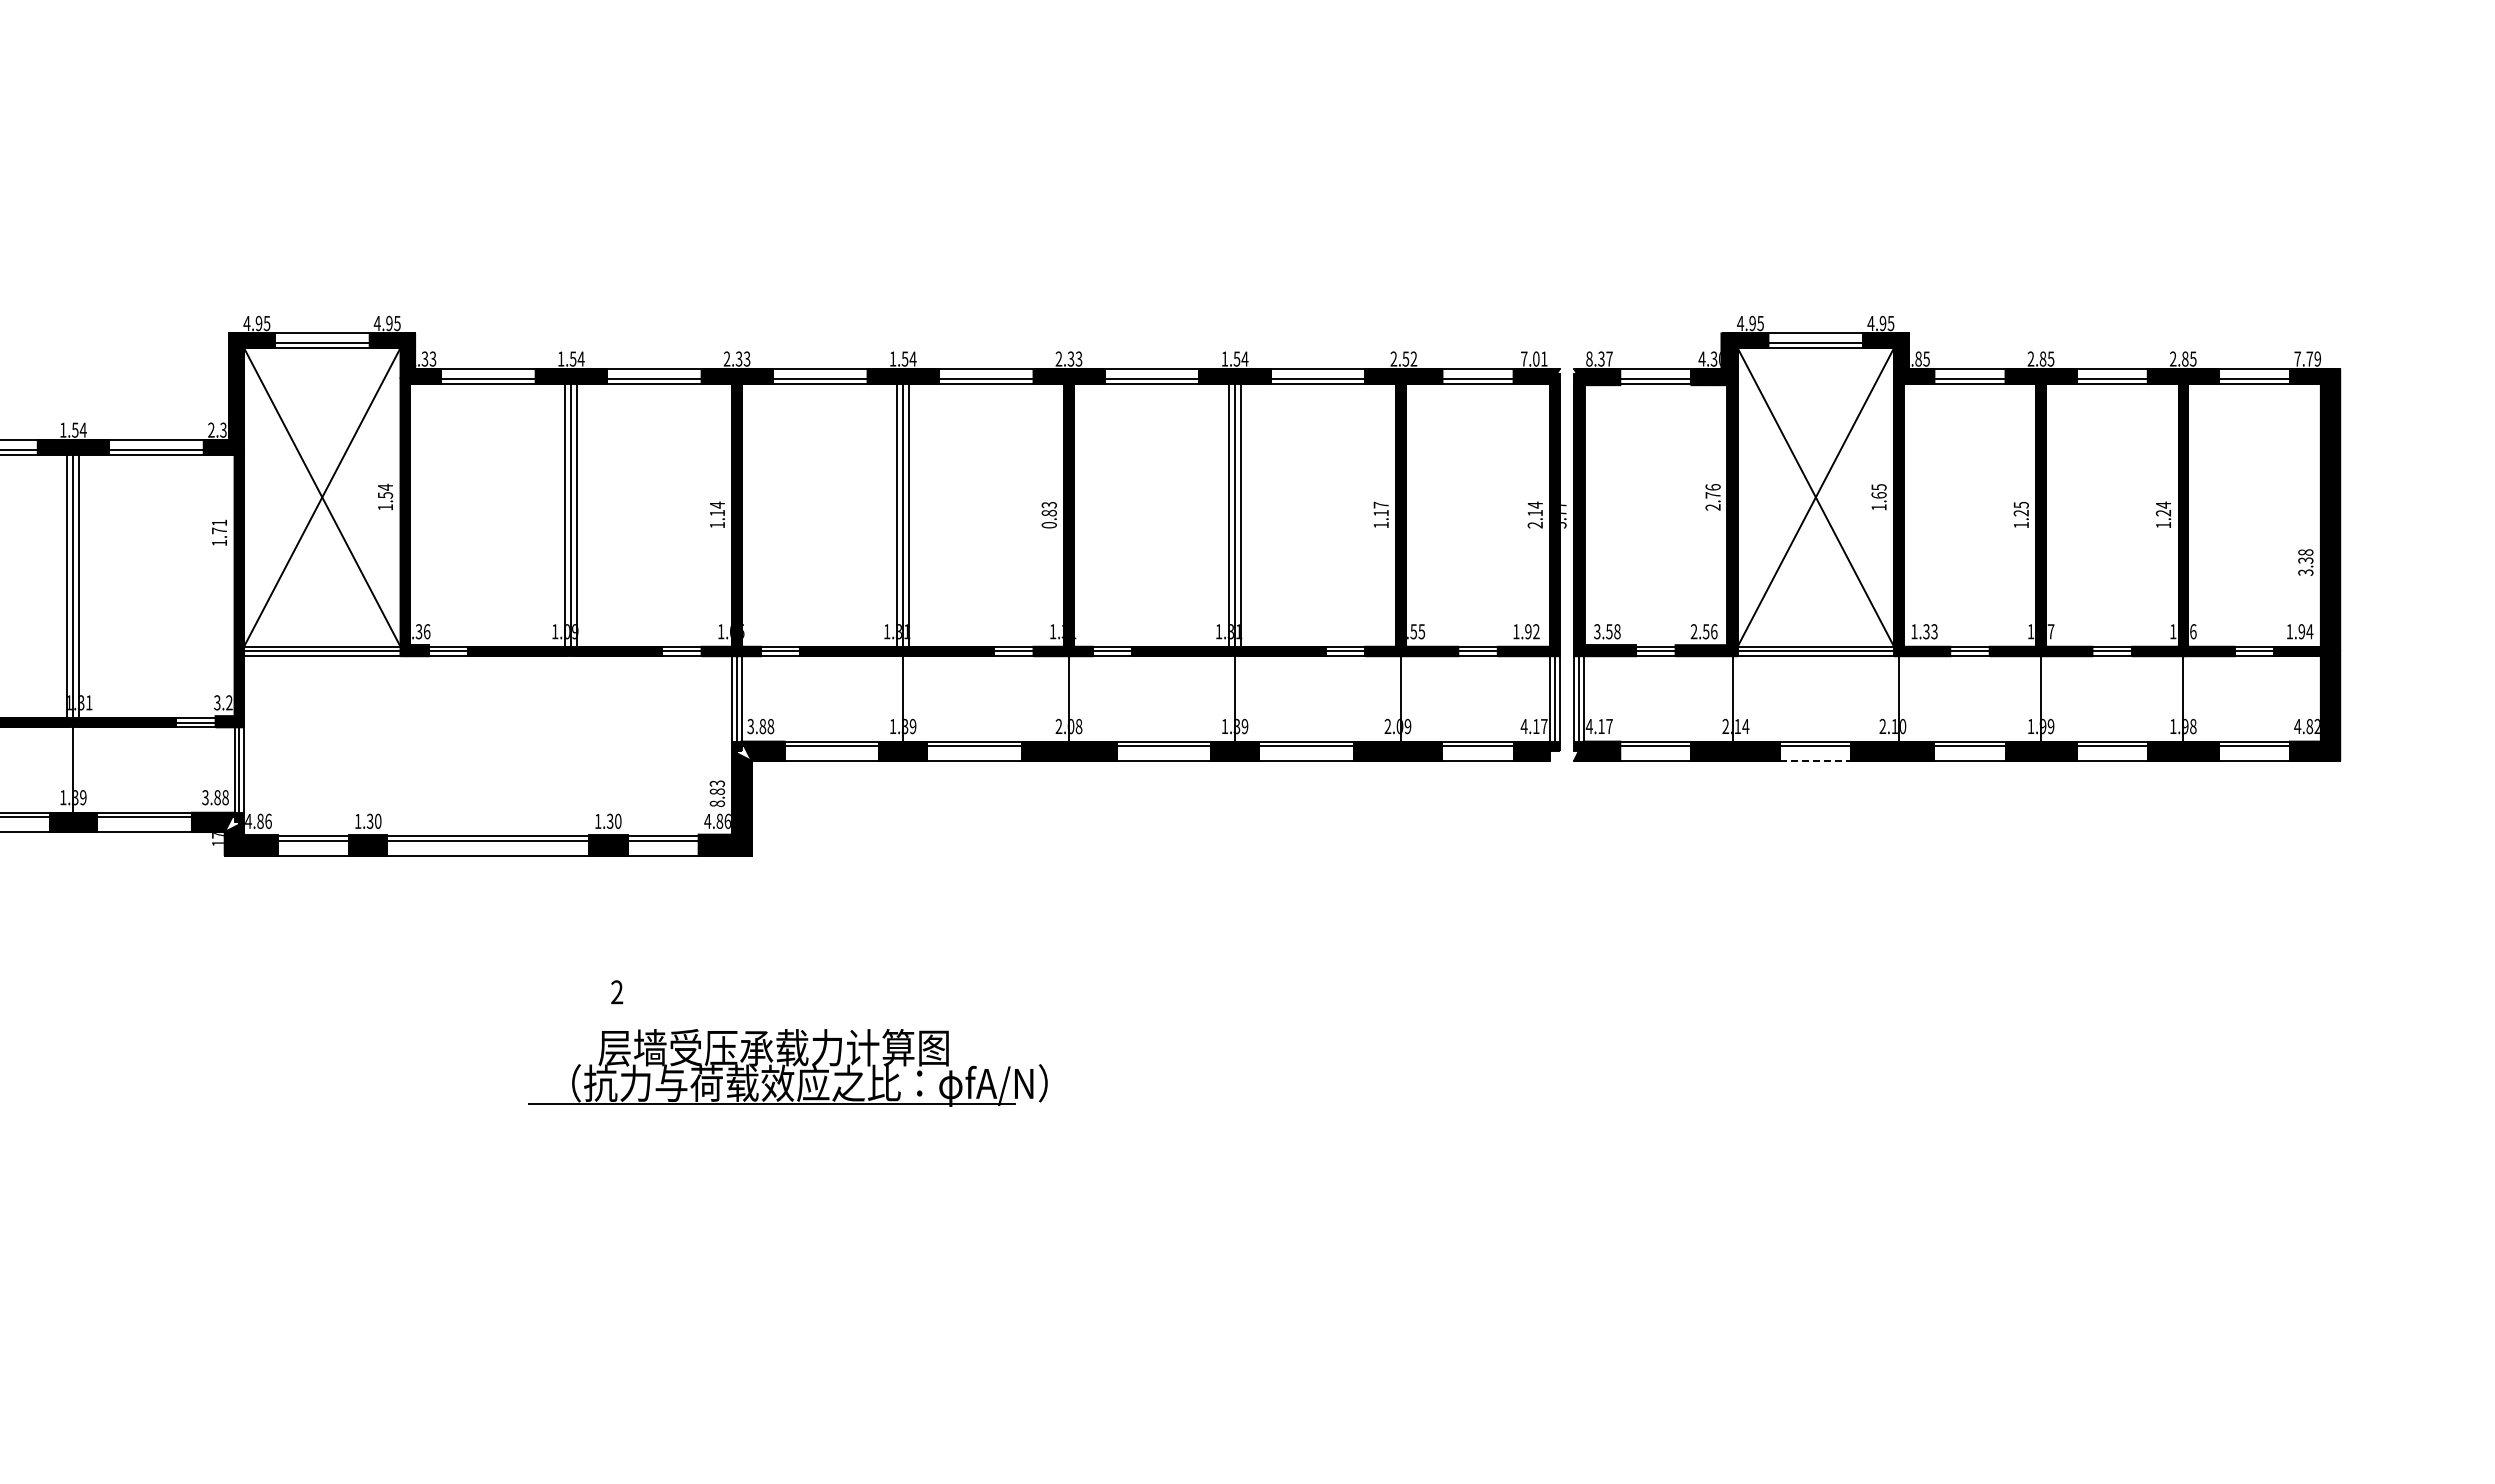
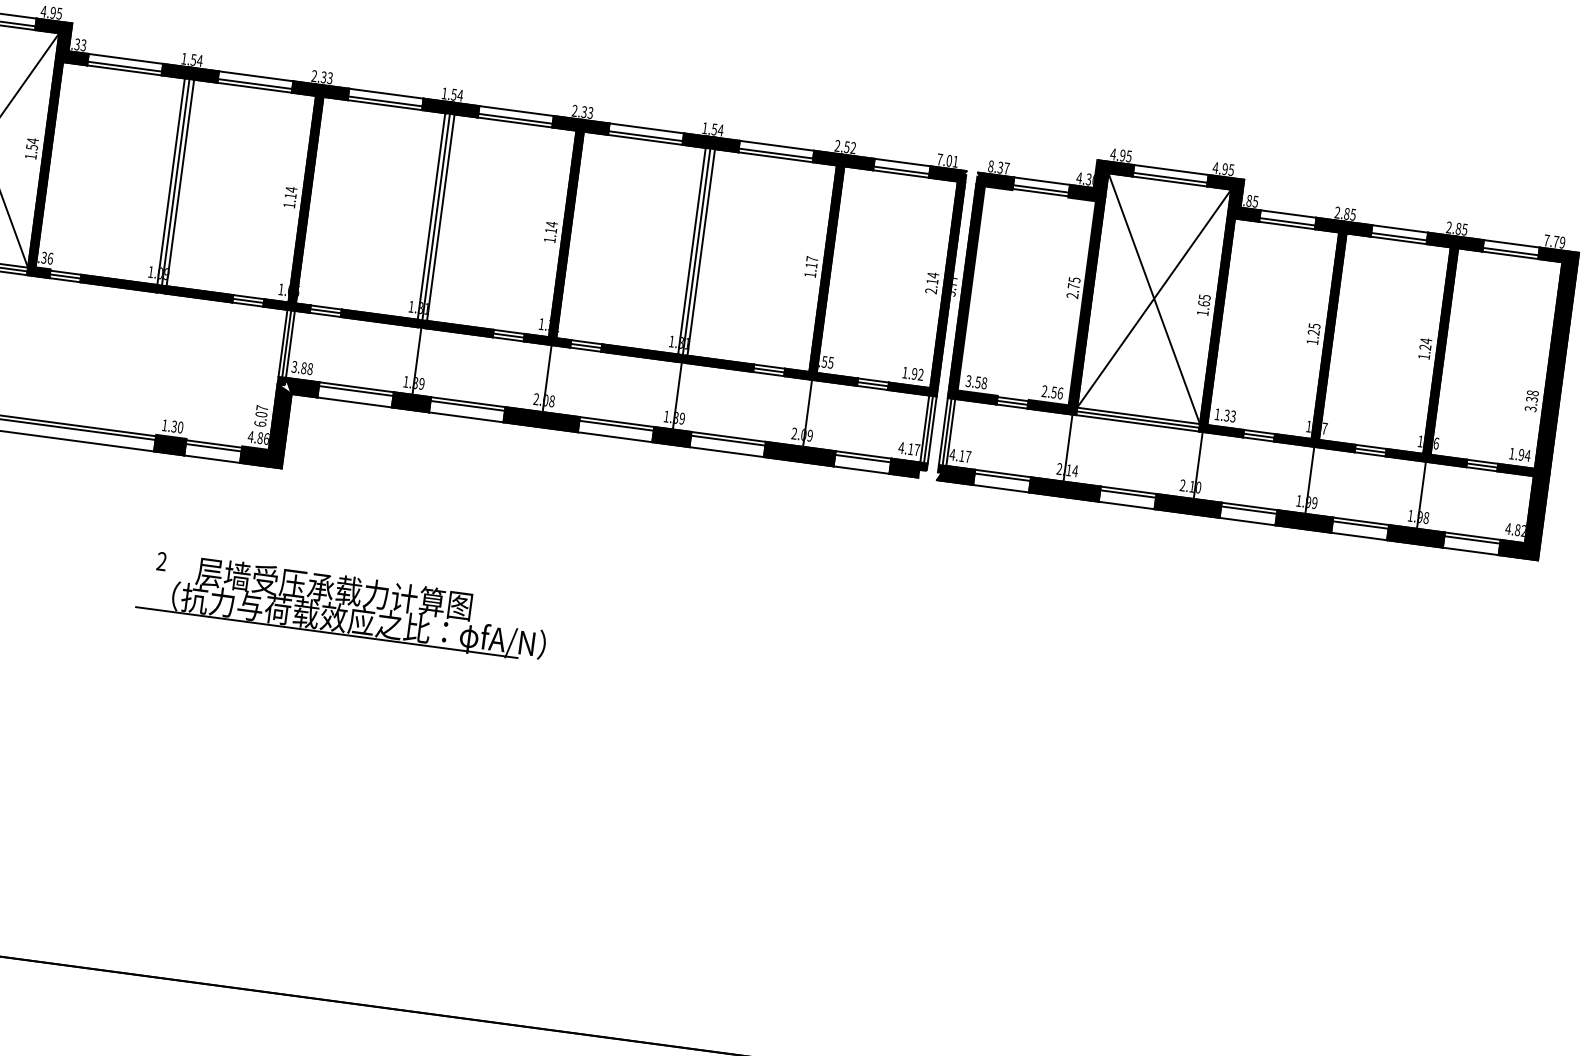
text: (1712, 487) -> (1074, 280), 2.76 -> 2.75
text: (1048, 514) -> (550, 231), 0.83 -> 1.14
line: (1815, 760) -> (1126, 505), dashed -> solid
text: (717, 793) -> (261, 416), 8.83 -> 6.07
part: (787, 1067) -> (343, 605), moved

